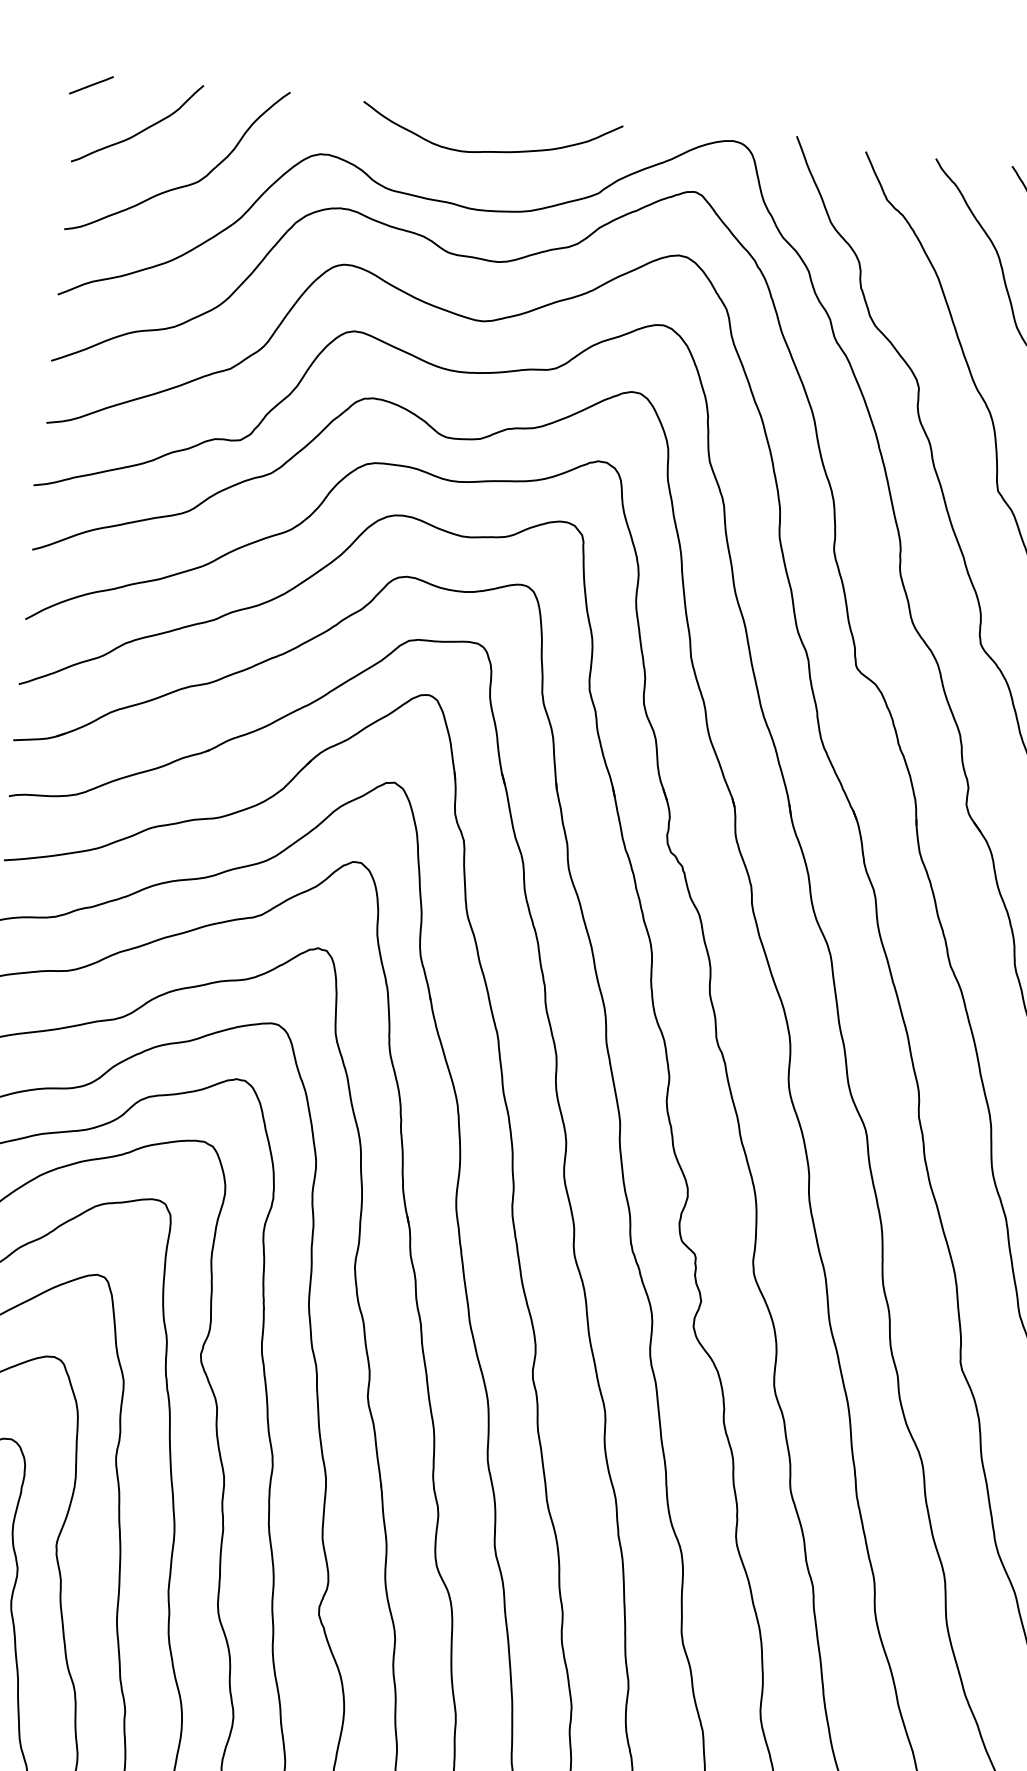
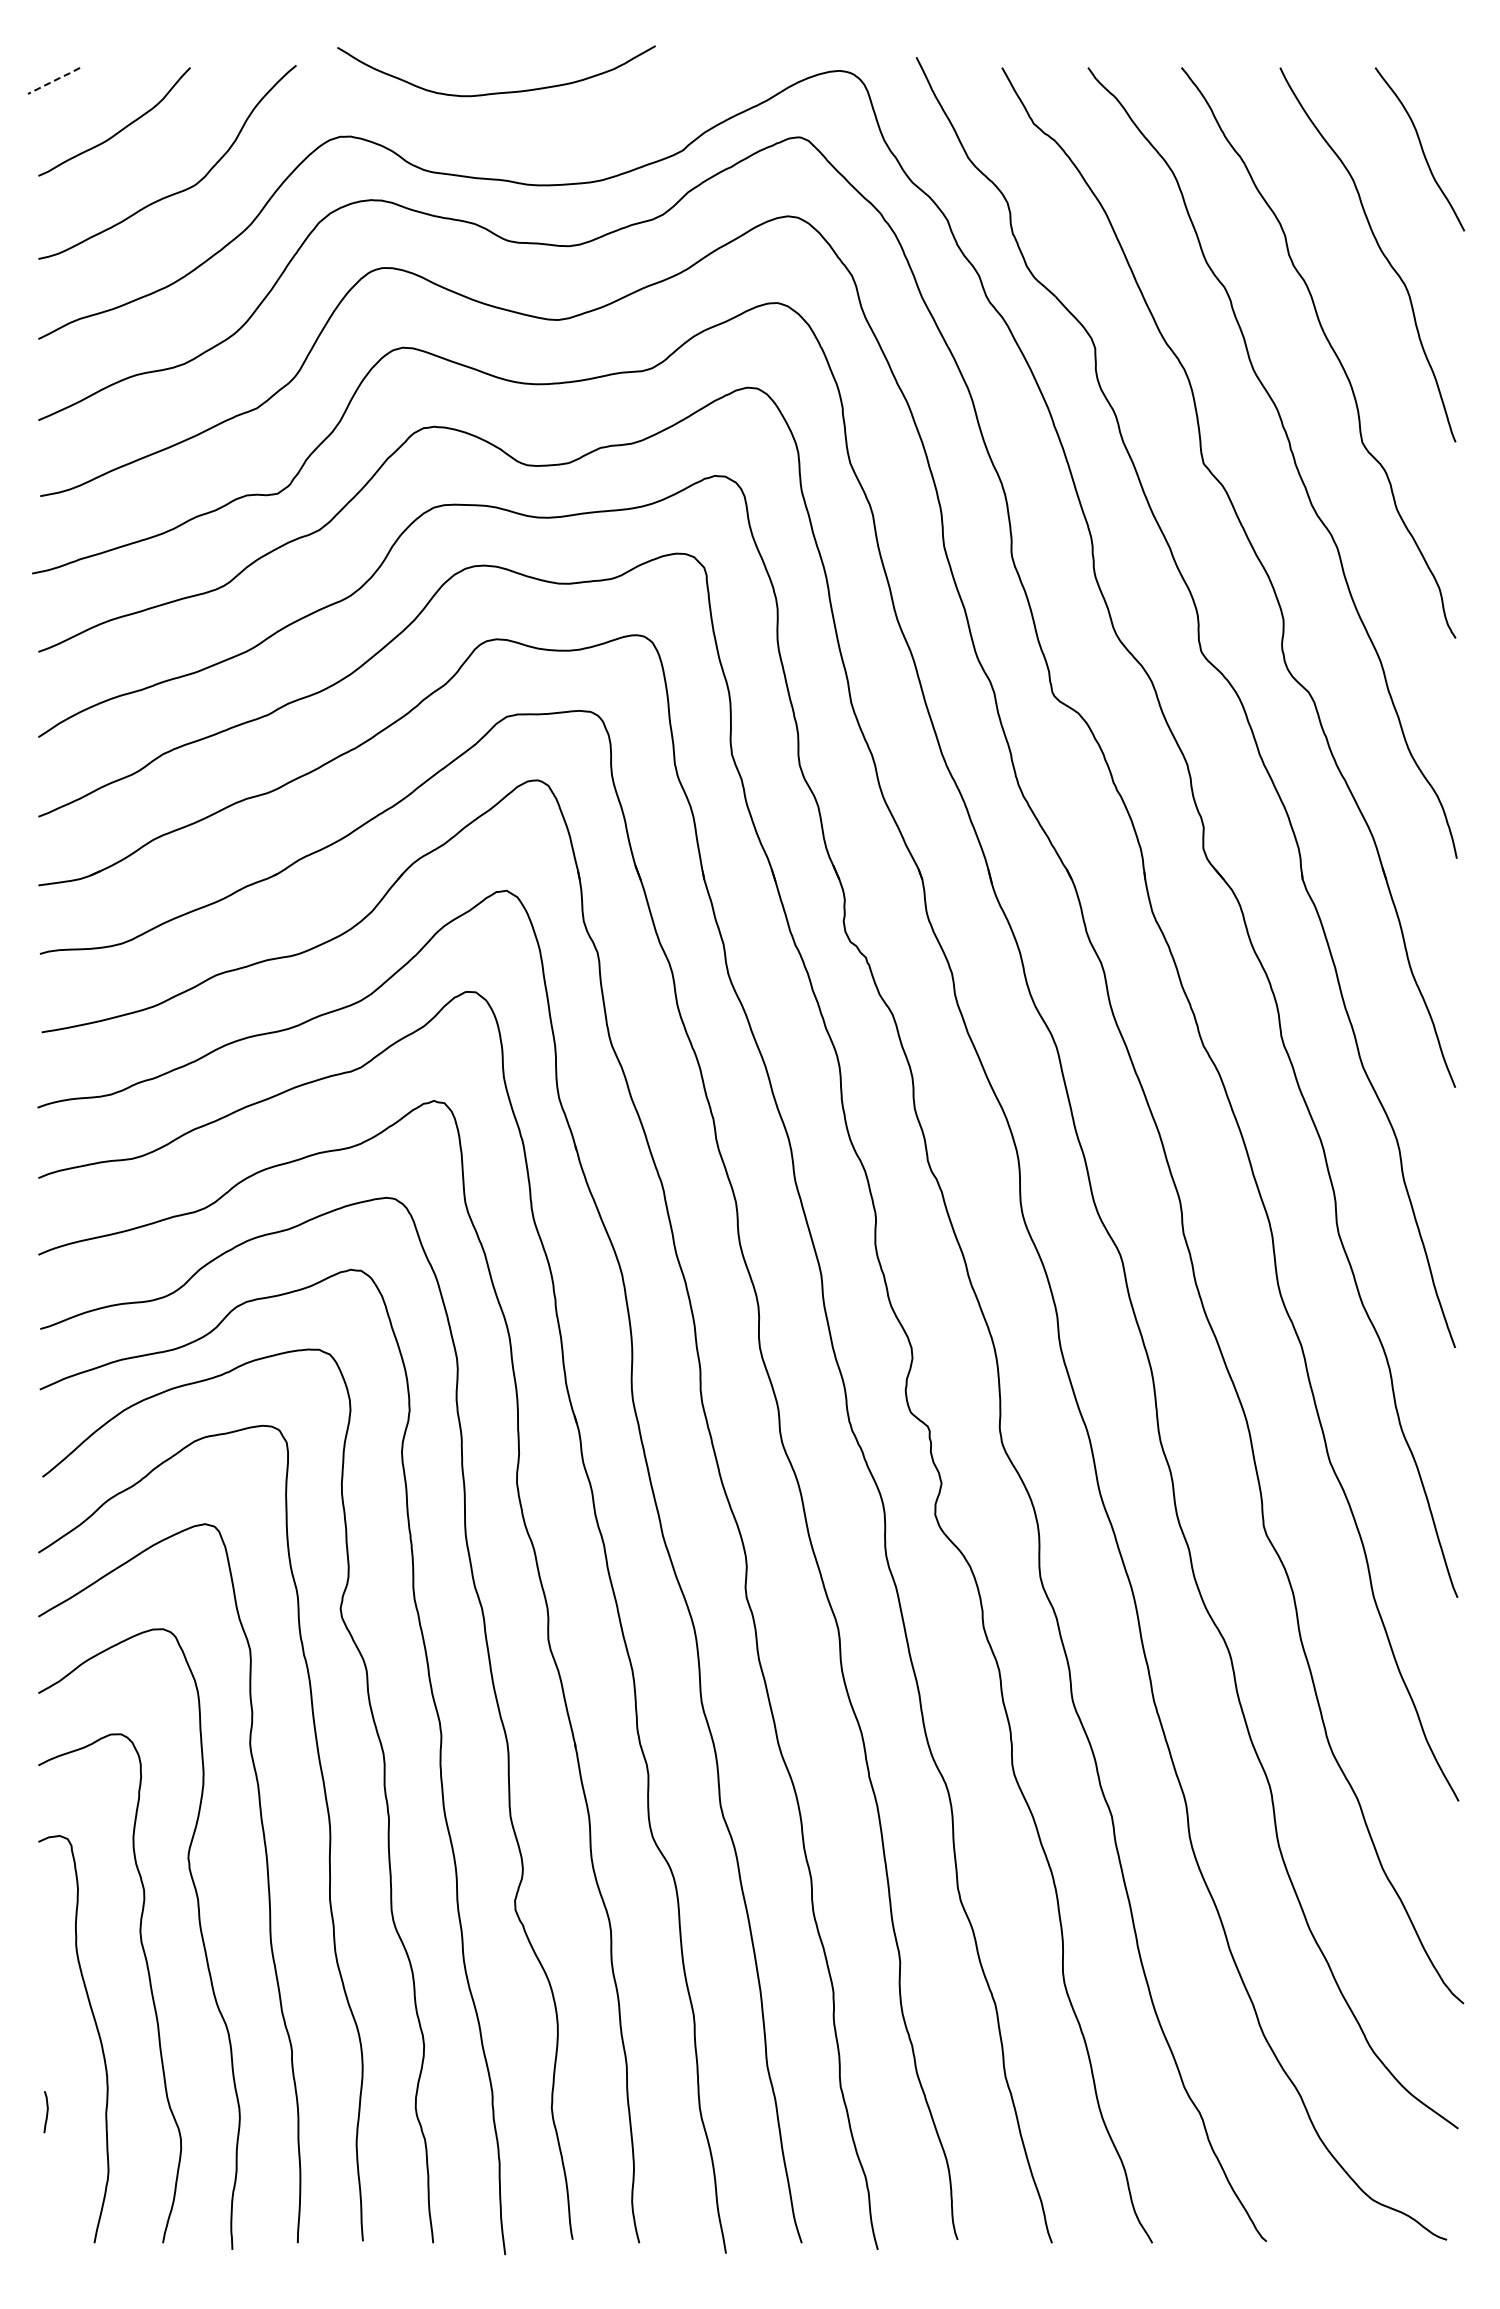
line: (91, 85) -> (54, 80), solid -> dashed
curve: (489, 151) -> (496, 92), moved

